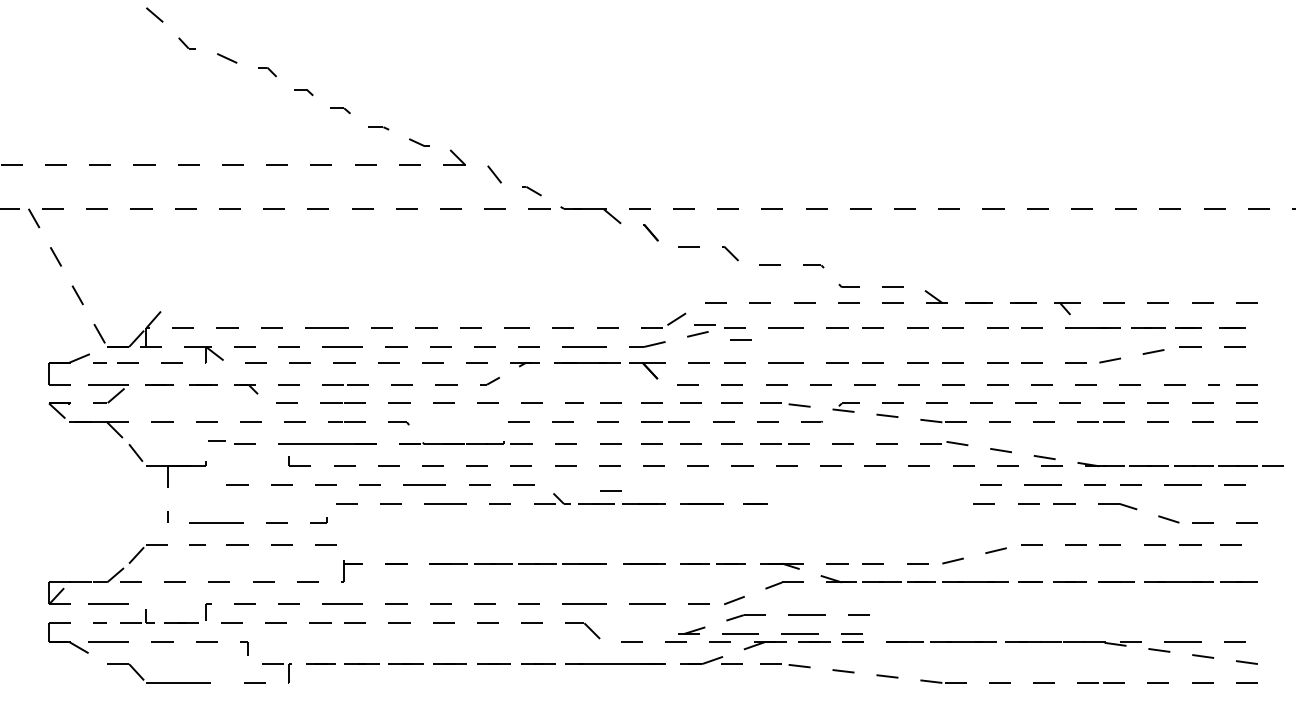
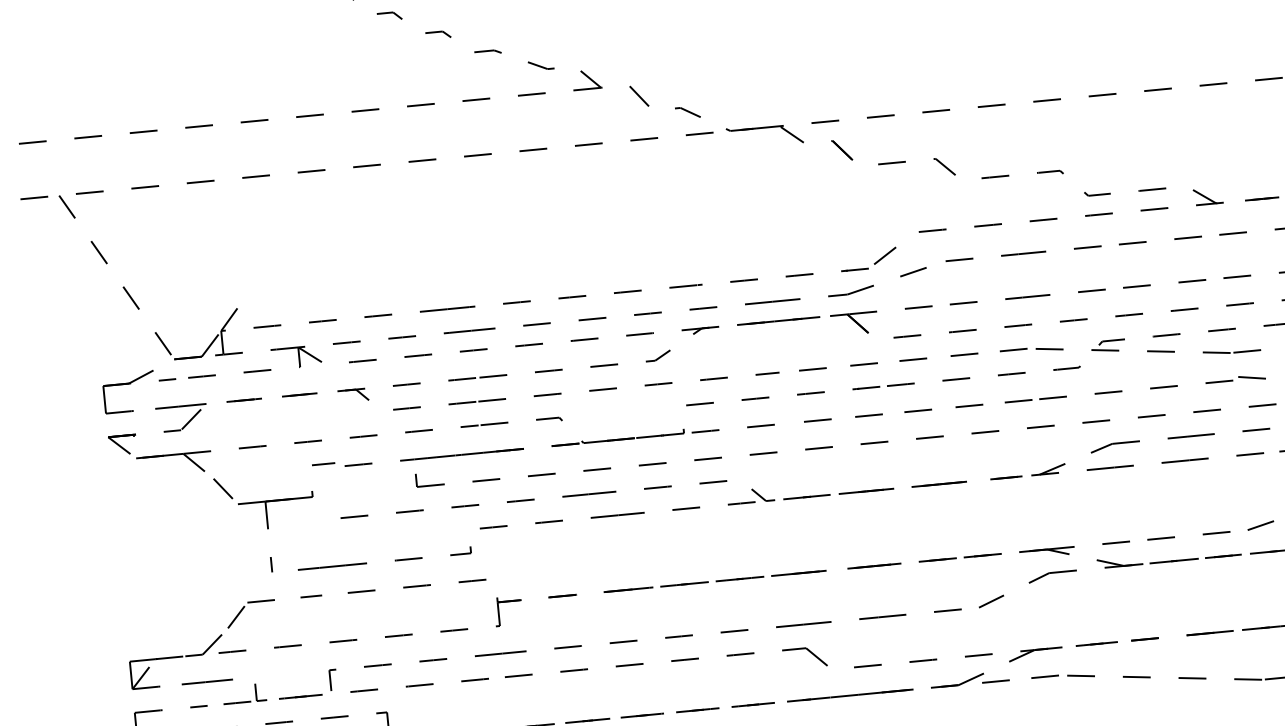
line: (704, 324) -> (920, 259), removed
line: (740, 339) -> (967, 273), removed
line: (610, 490) -> (822, 478), removed
part: (765, 615) -> (1139, 441), moved

